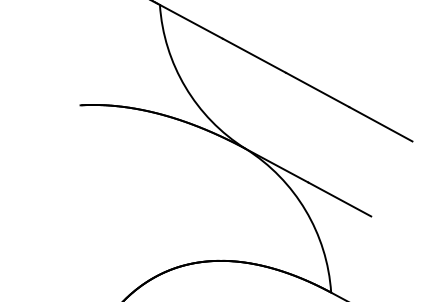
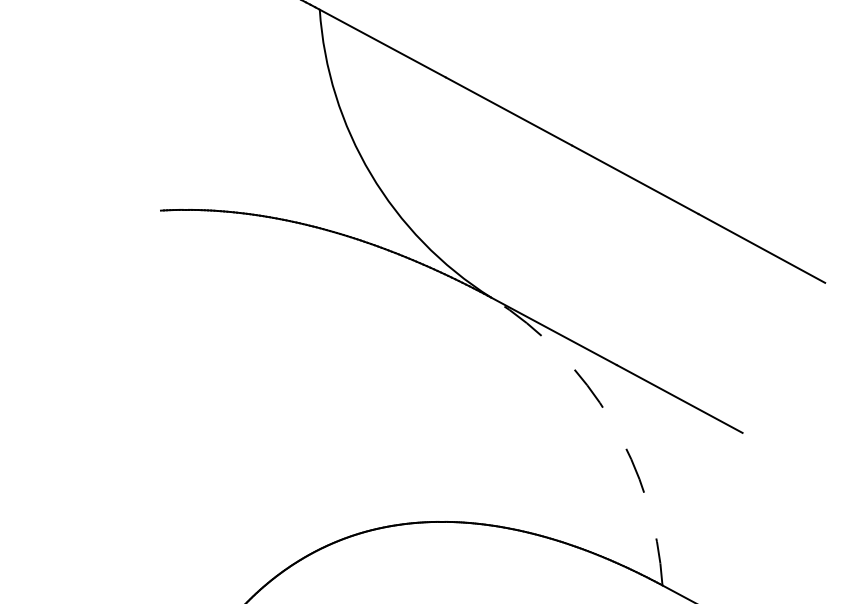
arc: (305, 210) -> (611, 421), solid -> dashed

